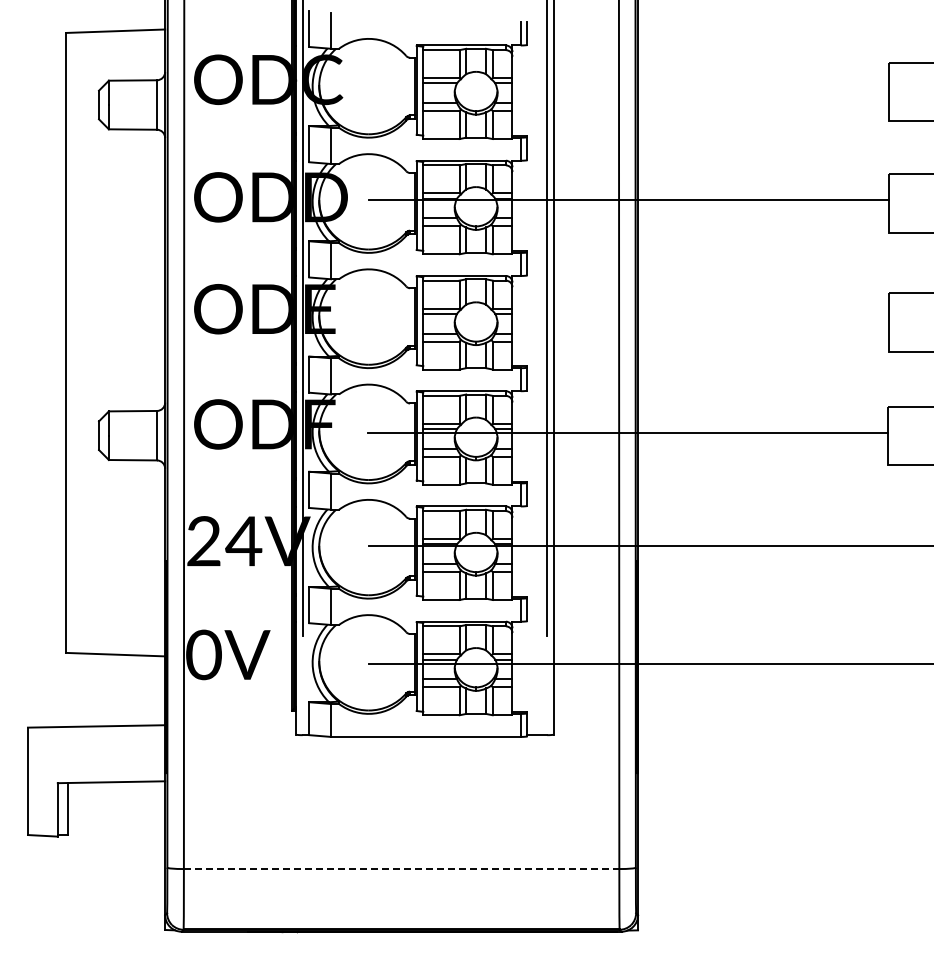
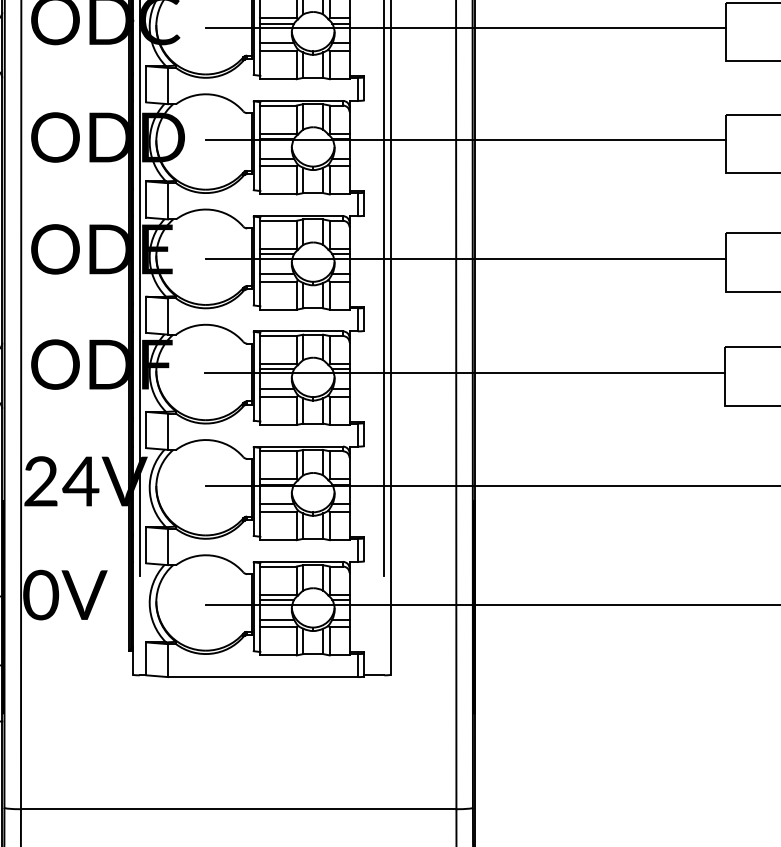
line: (628, 88) -> (465, 28), added
line: (628, 318) -> (465, 258), added
line: (401, 869) -> (238, 809), dashed -> solid

